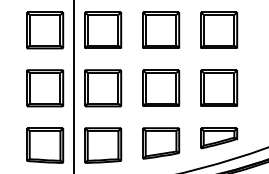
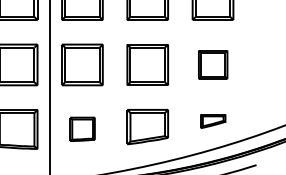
part: (219, 87) -> (213, 64), size x0.7
part: (219, 138) -> (213, 121), size x0.6
part: (103, 145) -> (82, 129), size x0.6

